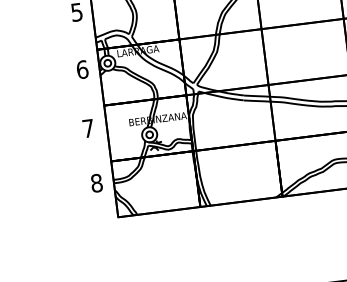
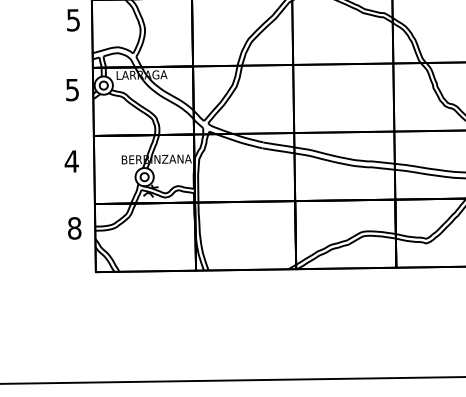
text: (82, 69) -> (72, 89), 6 -> 5
text: (88, 128) -> (71, 161), 7 -> 4

